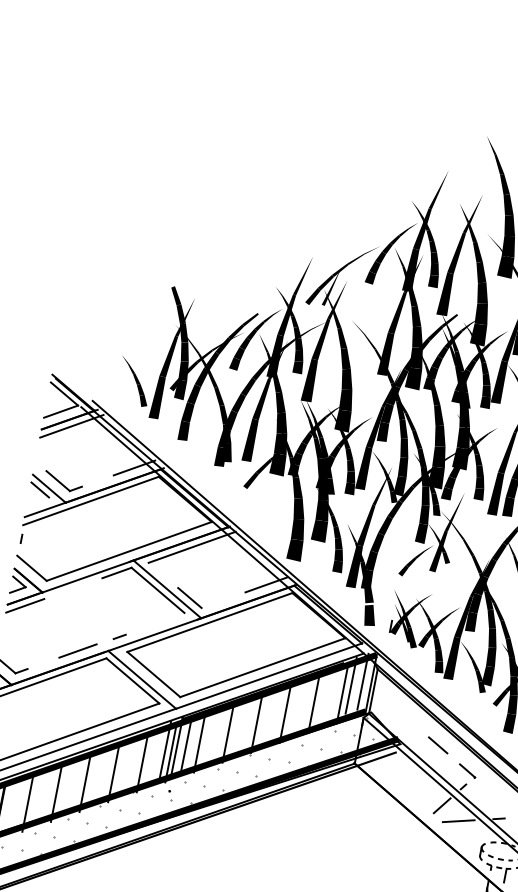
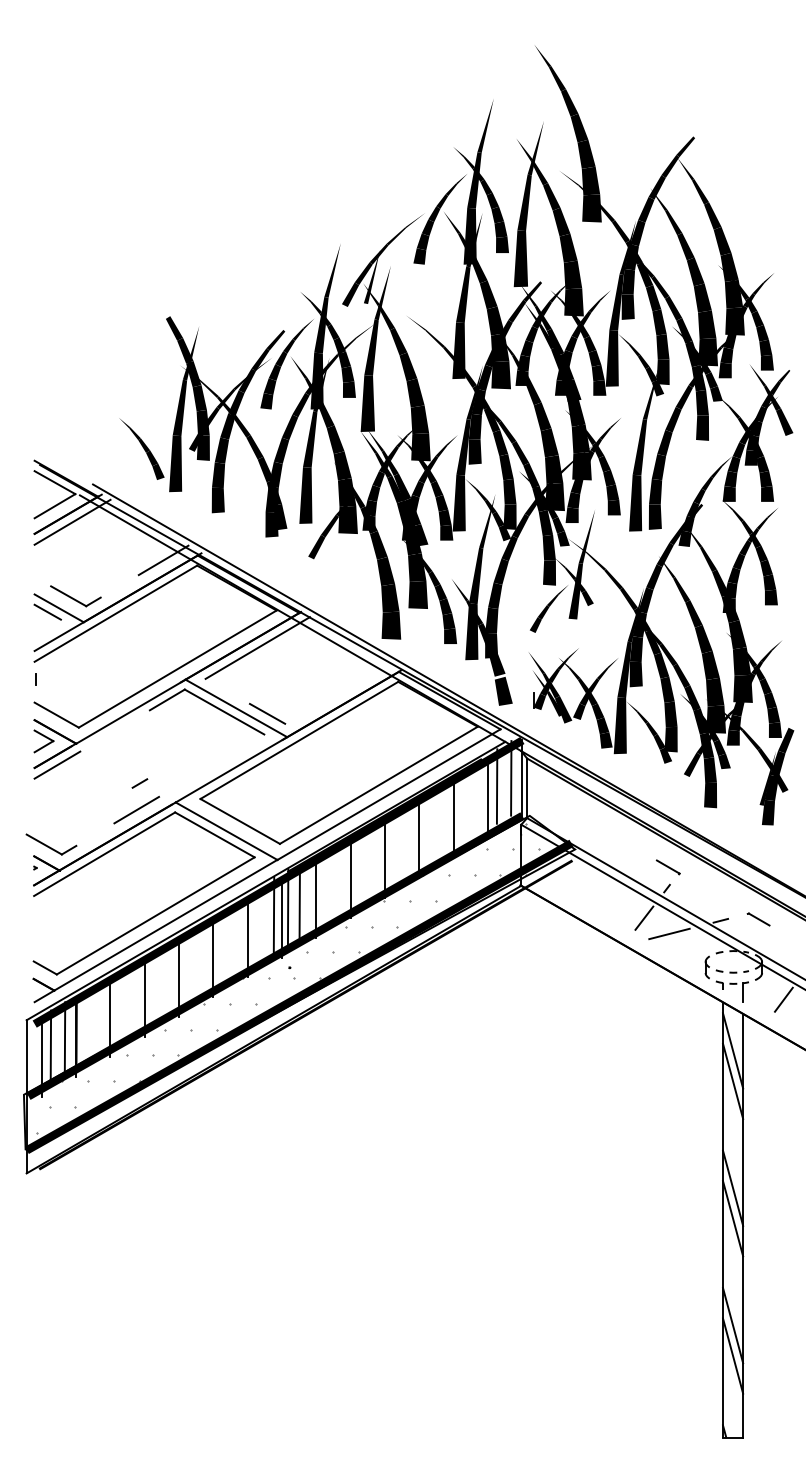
line: (266, 584) -> (362, 677), removed
line: (119, 636) -> (139, 783), moved
line: (437, 745) -> (623, 841), removed

